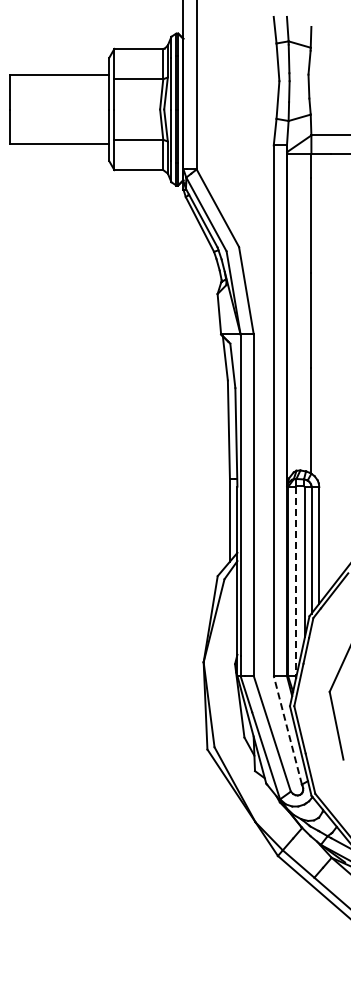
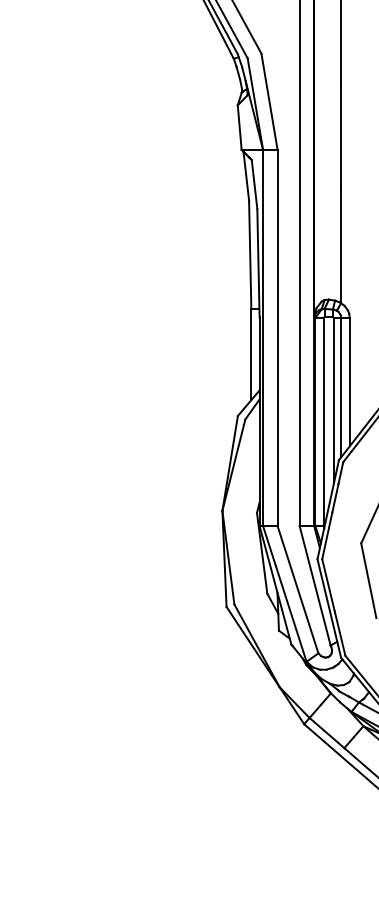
line: (295, 582) -> (323, 423), dashed -> solid
line: (287, 729) -> (314, 584), dashed -> solid

